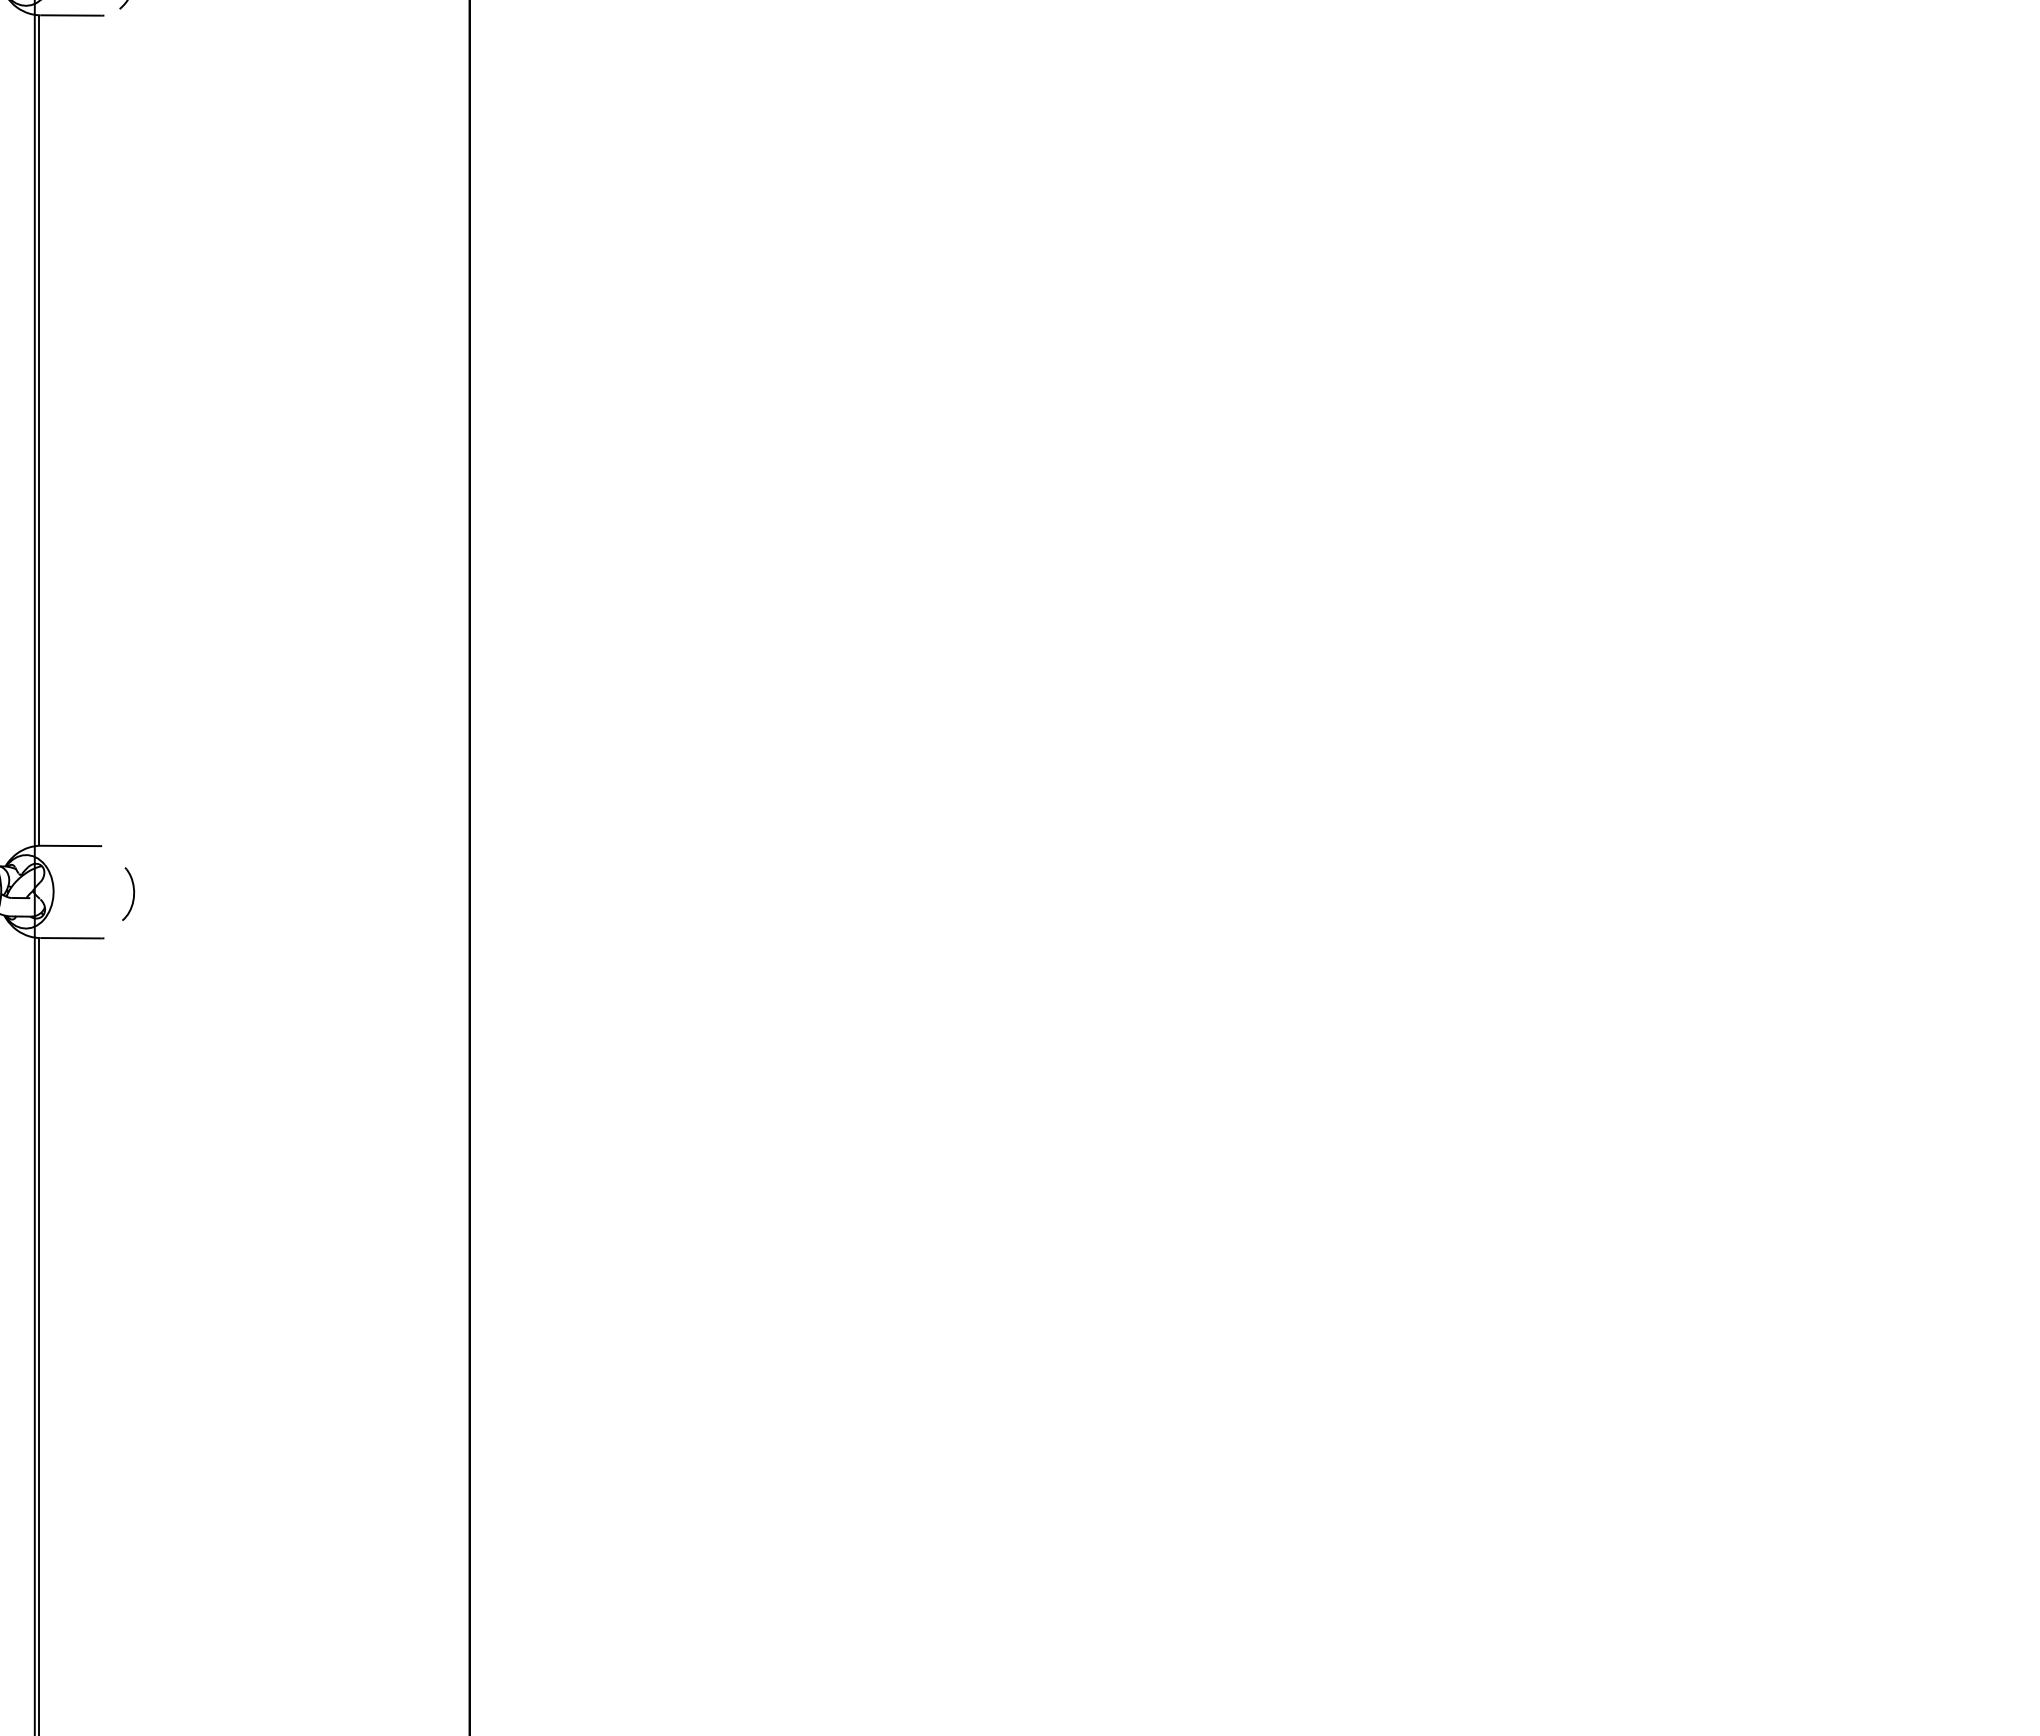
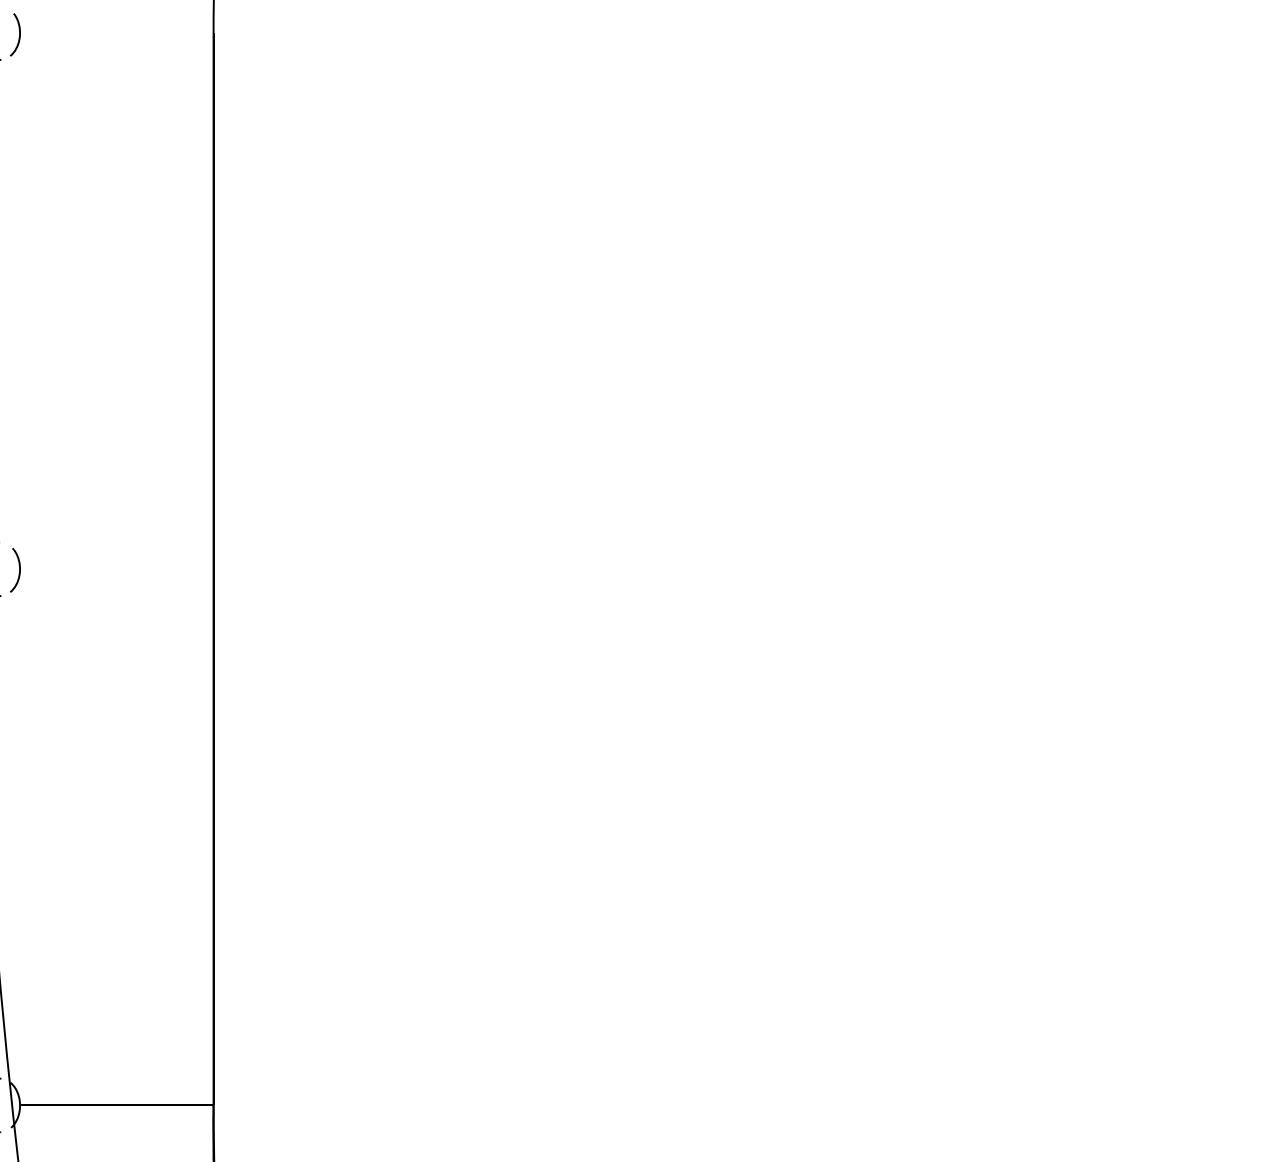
part: (128, 894) -> (15, 570), size x1.43

